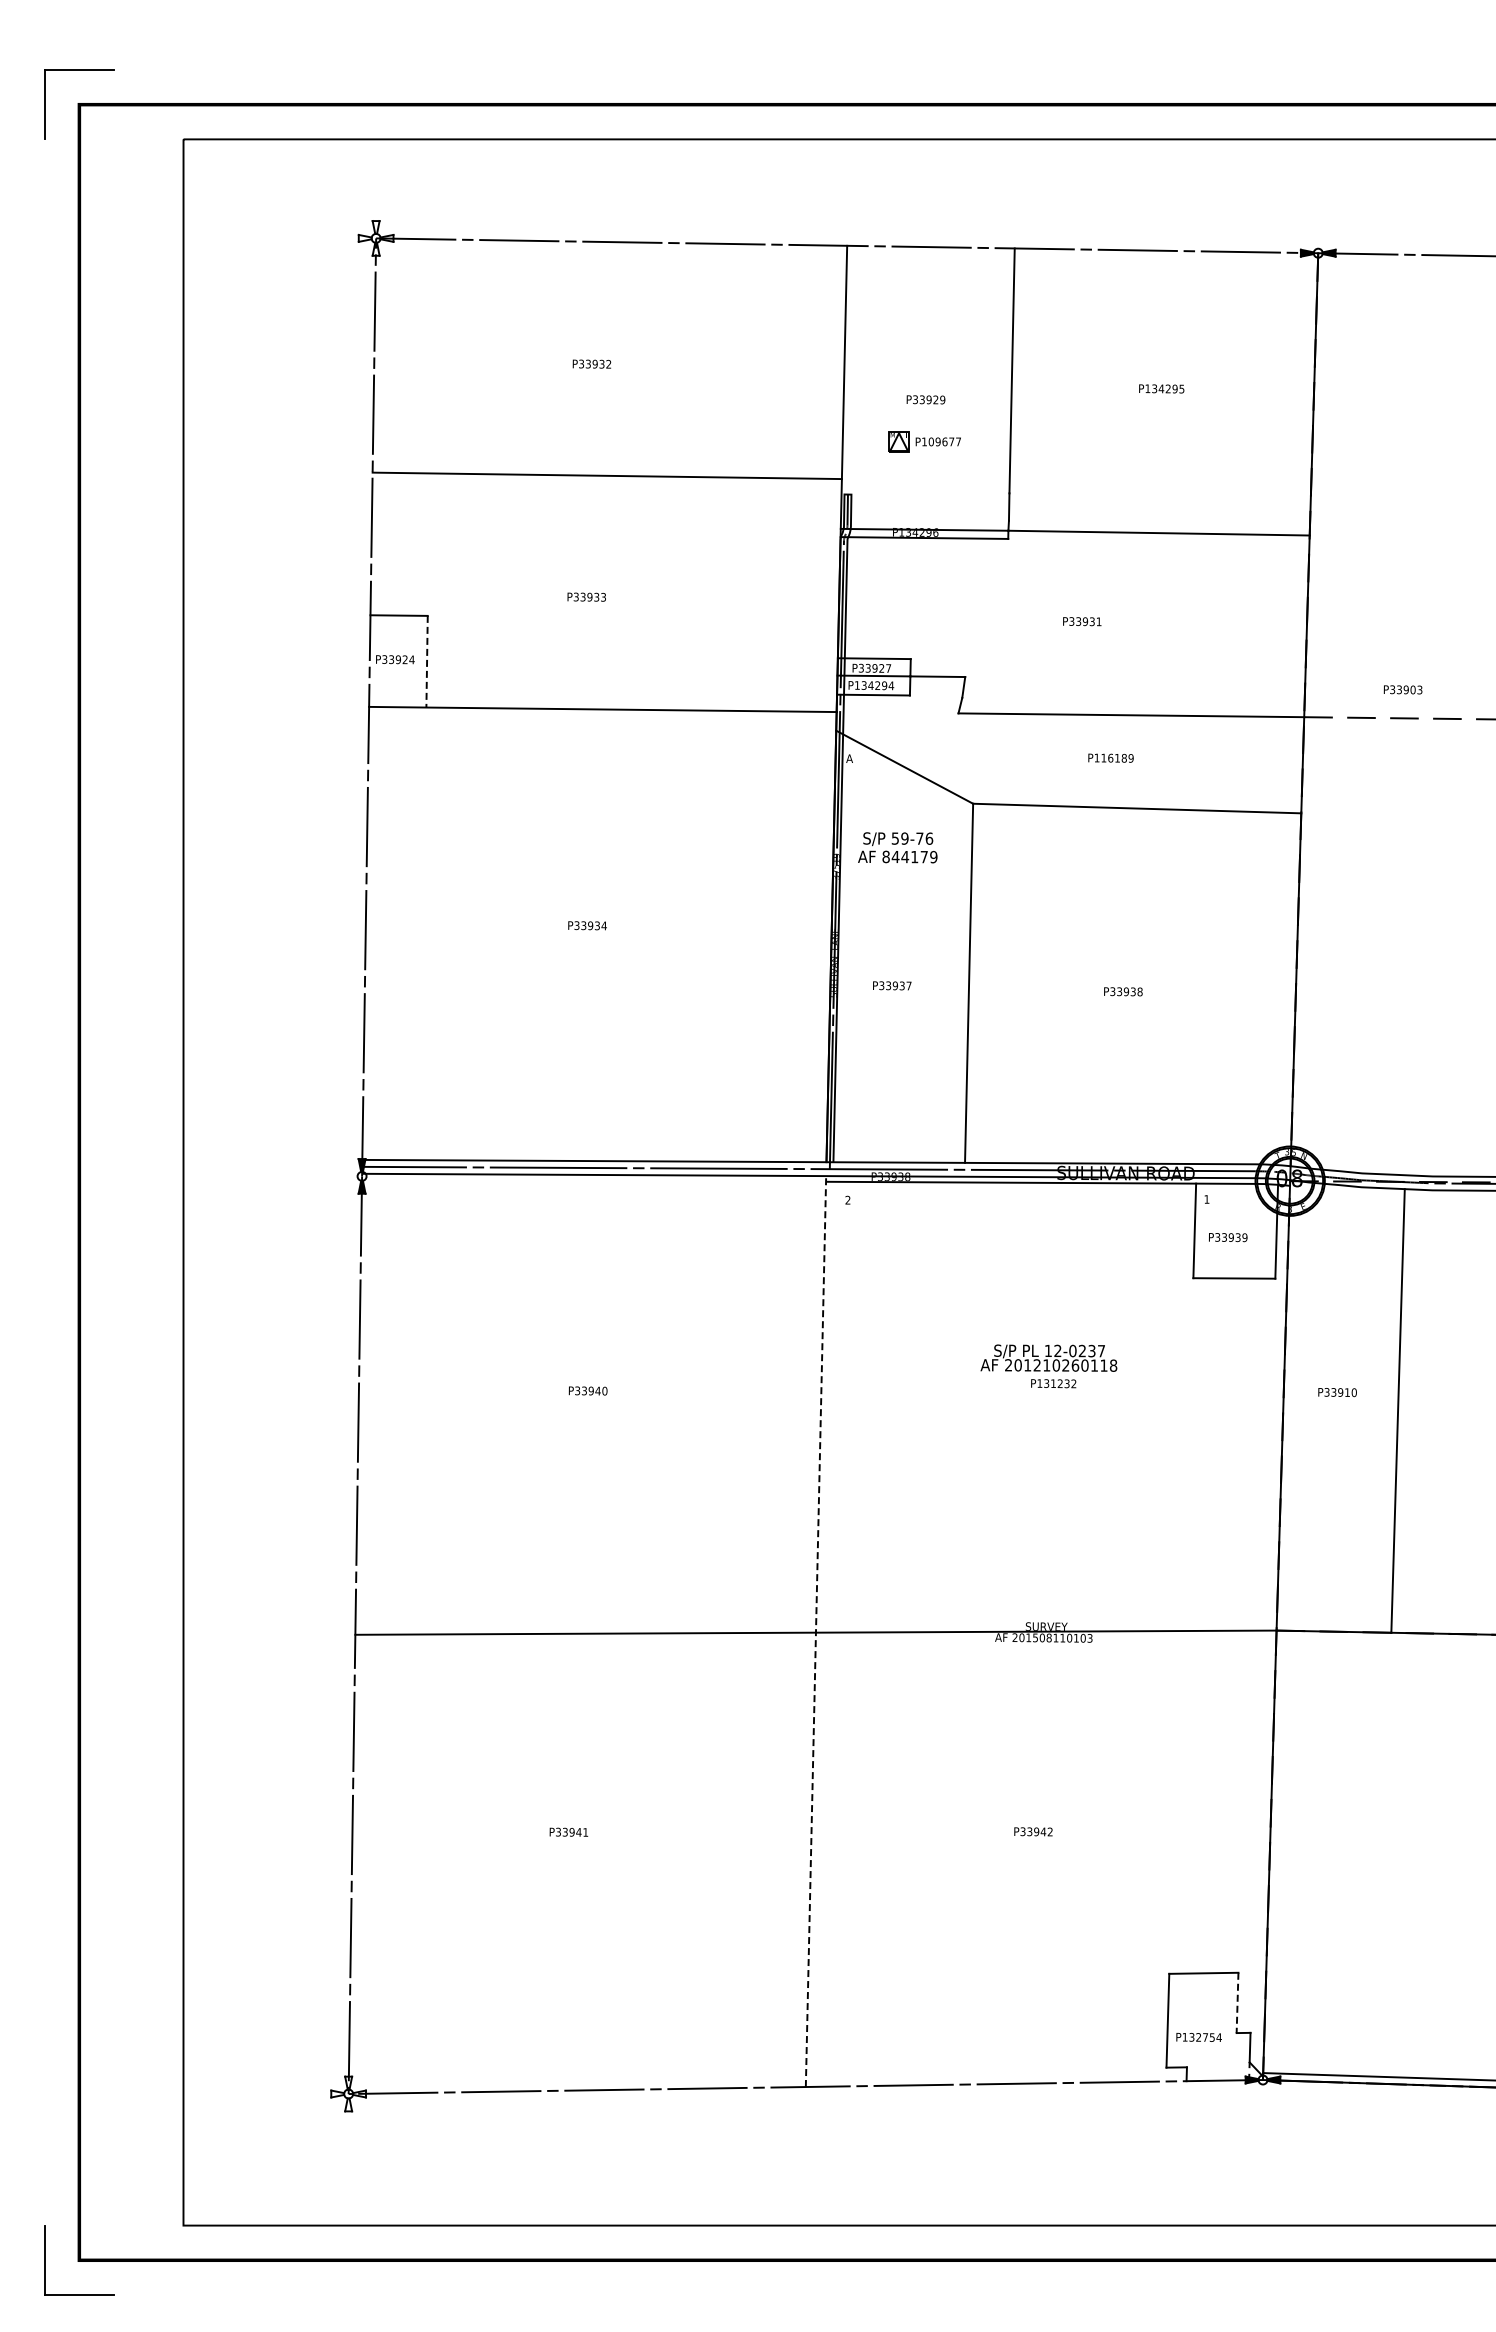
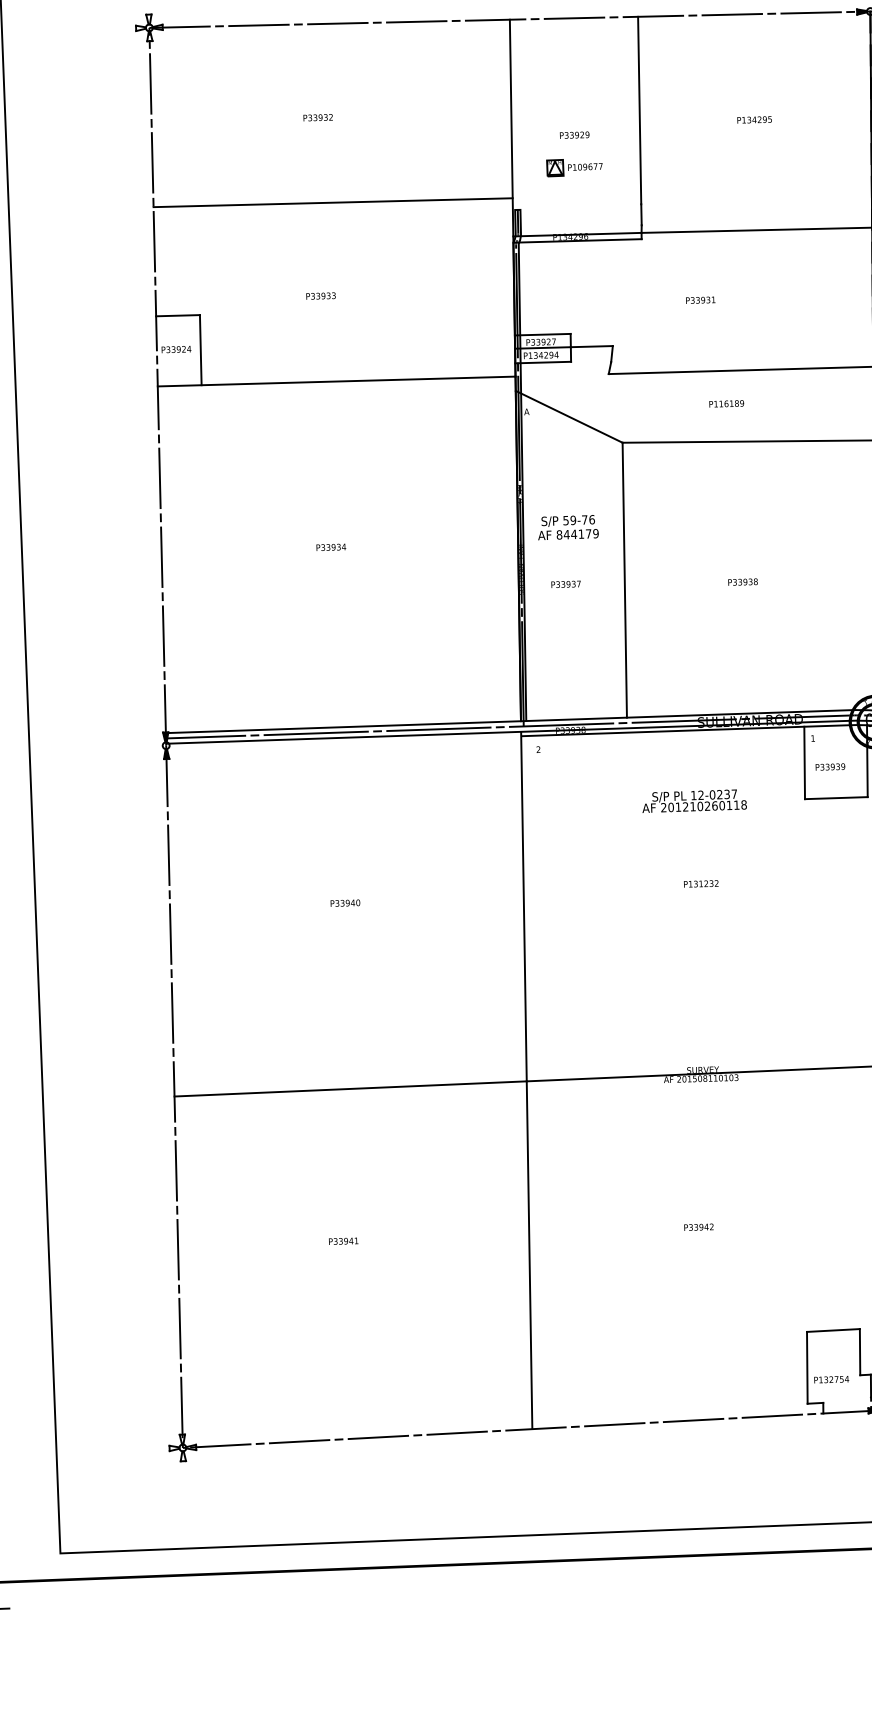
line: (427, 661) -> (201, 349), dashed -> solid
text: (897, 847) -> (567, 527), moved
text: (1048, 1357) -> (694, 800), moved
line: (815, 1631) -> (526, 1080), dashed -> solid
line: (1237, 2003) -> (860, 1352), dashed -> solid

